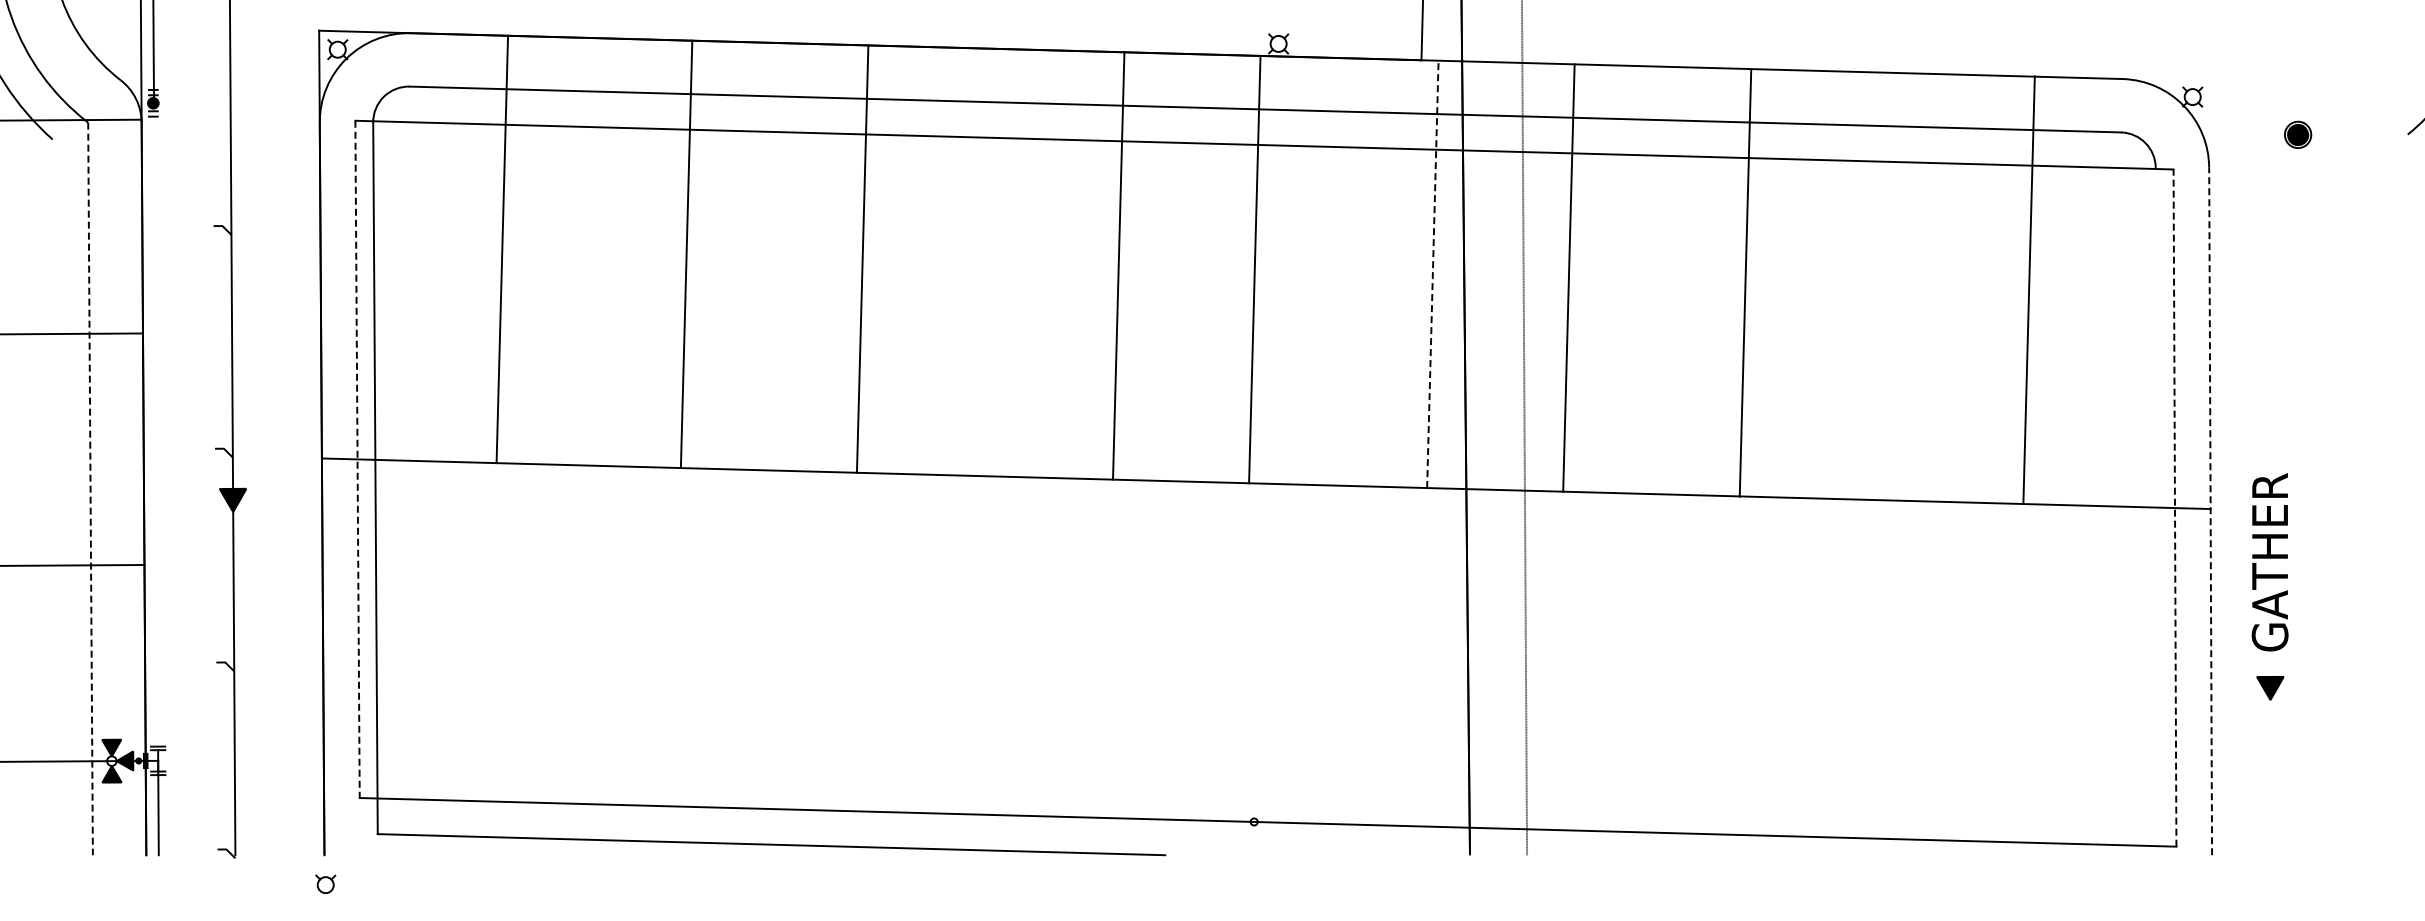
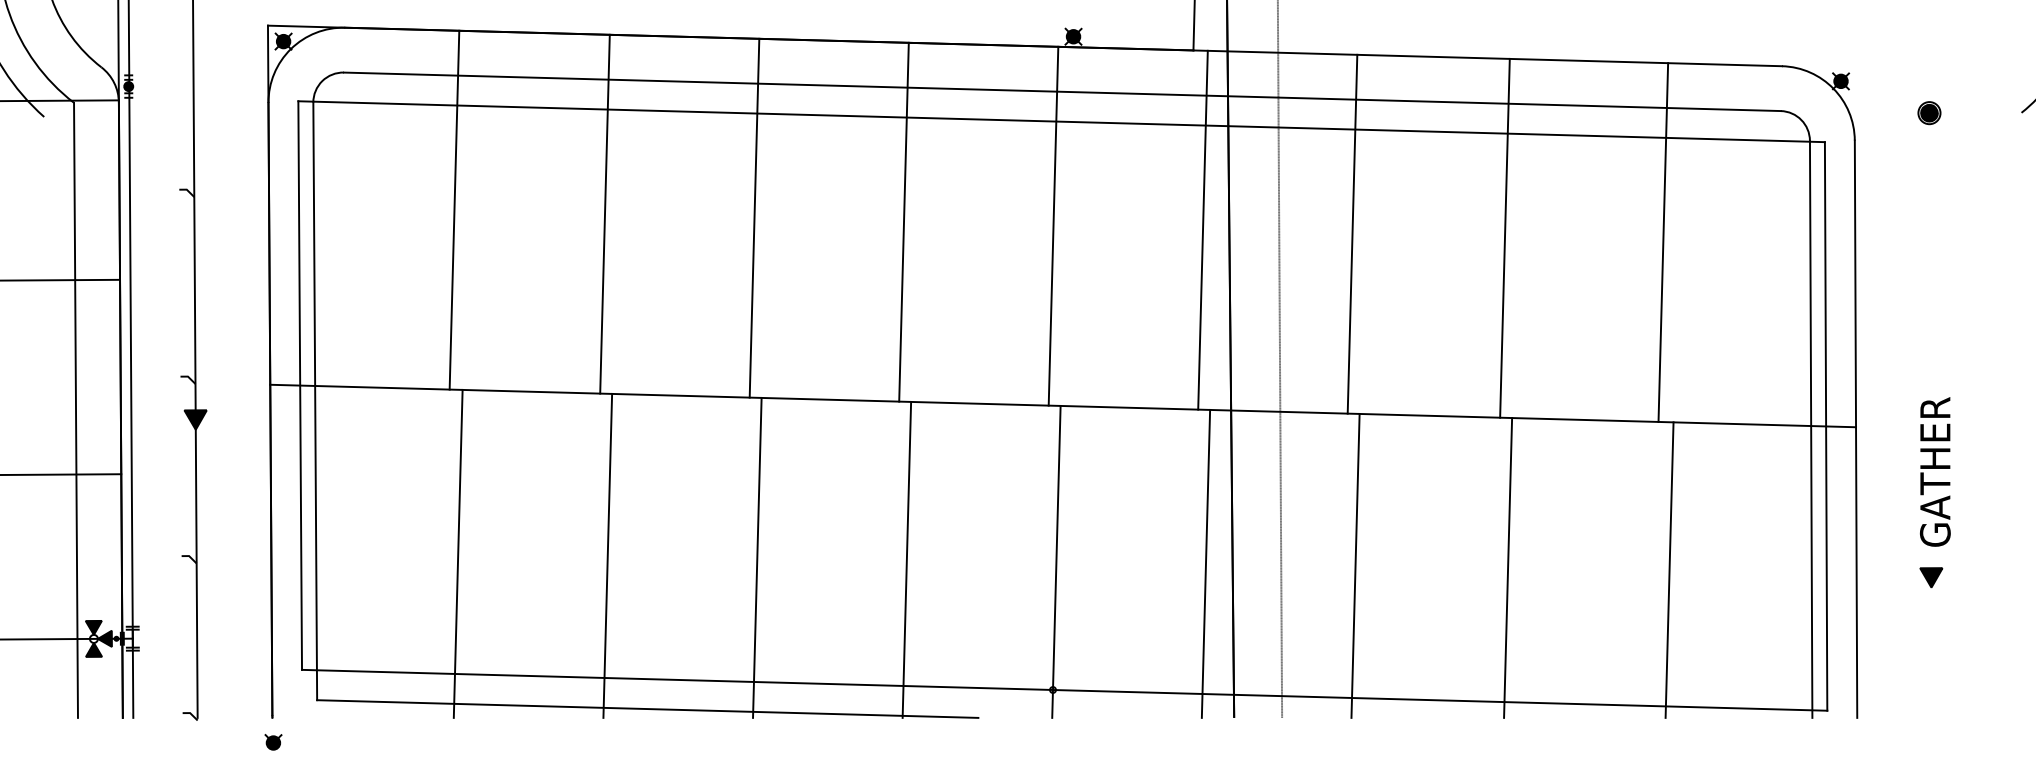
fill: (1278, 43) -> (1073, 36), added
fill: (337, 49) -> (283, 41), added
fill: (2192, 97) -> (1840, 81), added
line: (502, 249) -> (454, 210), moved
line: (686, 253) -> (604, 213), moved
line: (862, 258) -> (754, 217), moved
line: (1118, 265) -> (903, 221), moved
line: (1432, 274) -> (1202, 230), dashed -> solid
line: (1568, 277) -> (1352, 233), moved
line: (1745, 282) -> (1504, 237), moved
line: (2028, 289) -> (1662, 242), moved
line: (156, 432) -> (131, 362), added
line: (357, 459) -> (300, 385), dashed -> solid
line: (90, 489) -> (75, 410), dashed -> solid
line: (2175, 508) -> (1826, 426), dashed -> solid
line: (2156, 511) -> (1810, 429), added
line: (2210, 511) -> (1855, 429), dashed -> solid
text: (2269, 562) -> (1934, 472), moved
line: (545, 659) -> (457, 553), added
line: (723, 662) -> (607, 556), added
line: (901, 664) -> (756, 557), added
line: (1080, 666) -> (907, 559), added
line: (1258, 669) -> (1056, 561), added
line: (1436, 671) -> (1206, 563), added
line: (1614, 674) -> (1355, 566), added
line: (1795, 676) -> (1507, 567), added
line: (1988, 679) -> (1669, 570), added
part: (2270, 688) -> (1931, 577), moved
fill: (325, 885) -> (273, 743), added

